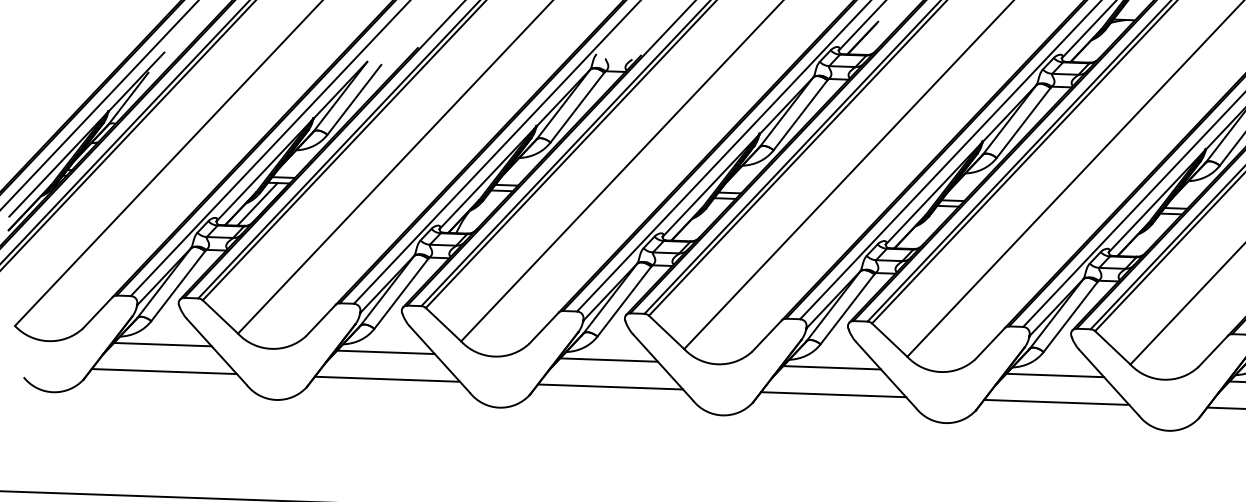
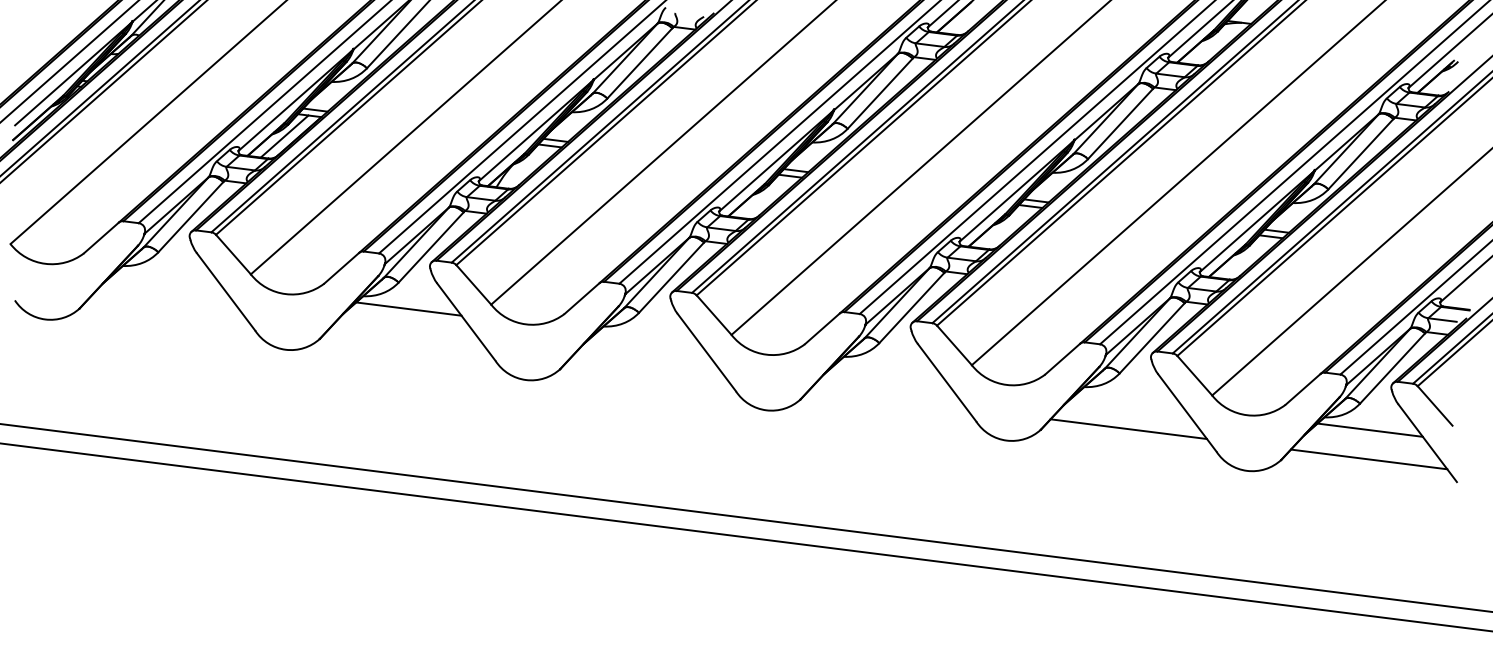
line: (162, 344) -> (168, 278), removed
line: (608, 360) -> (648, 339), removed
line: (832, 367) -> (889, 369), removed
line: (164, 371) -> (167, 307), removed
line: (1054, 375) -> (1129, 399), removed
line: (387, 379) -> (407, 338), removed
line: (609, 386) -> (647, 368), removed
line: (833, 394) -> (888, 398), removed

